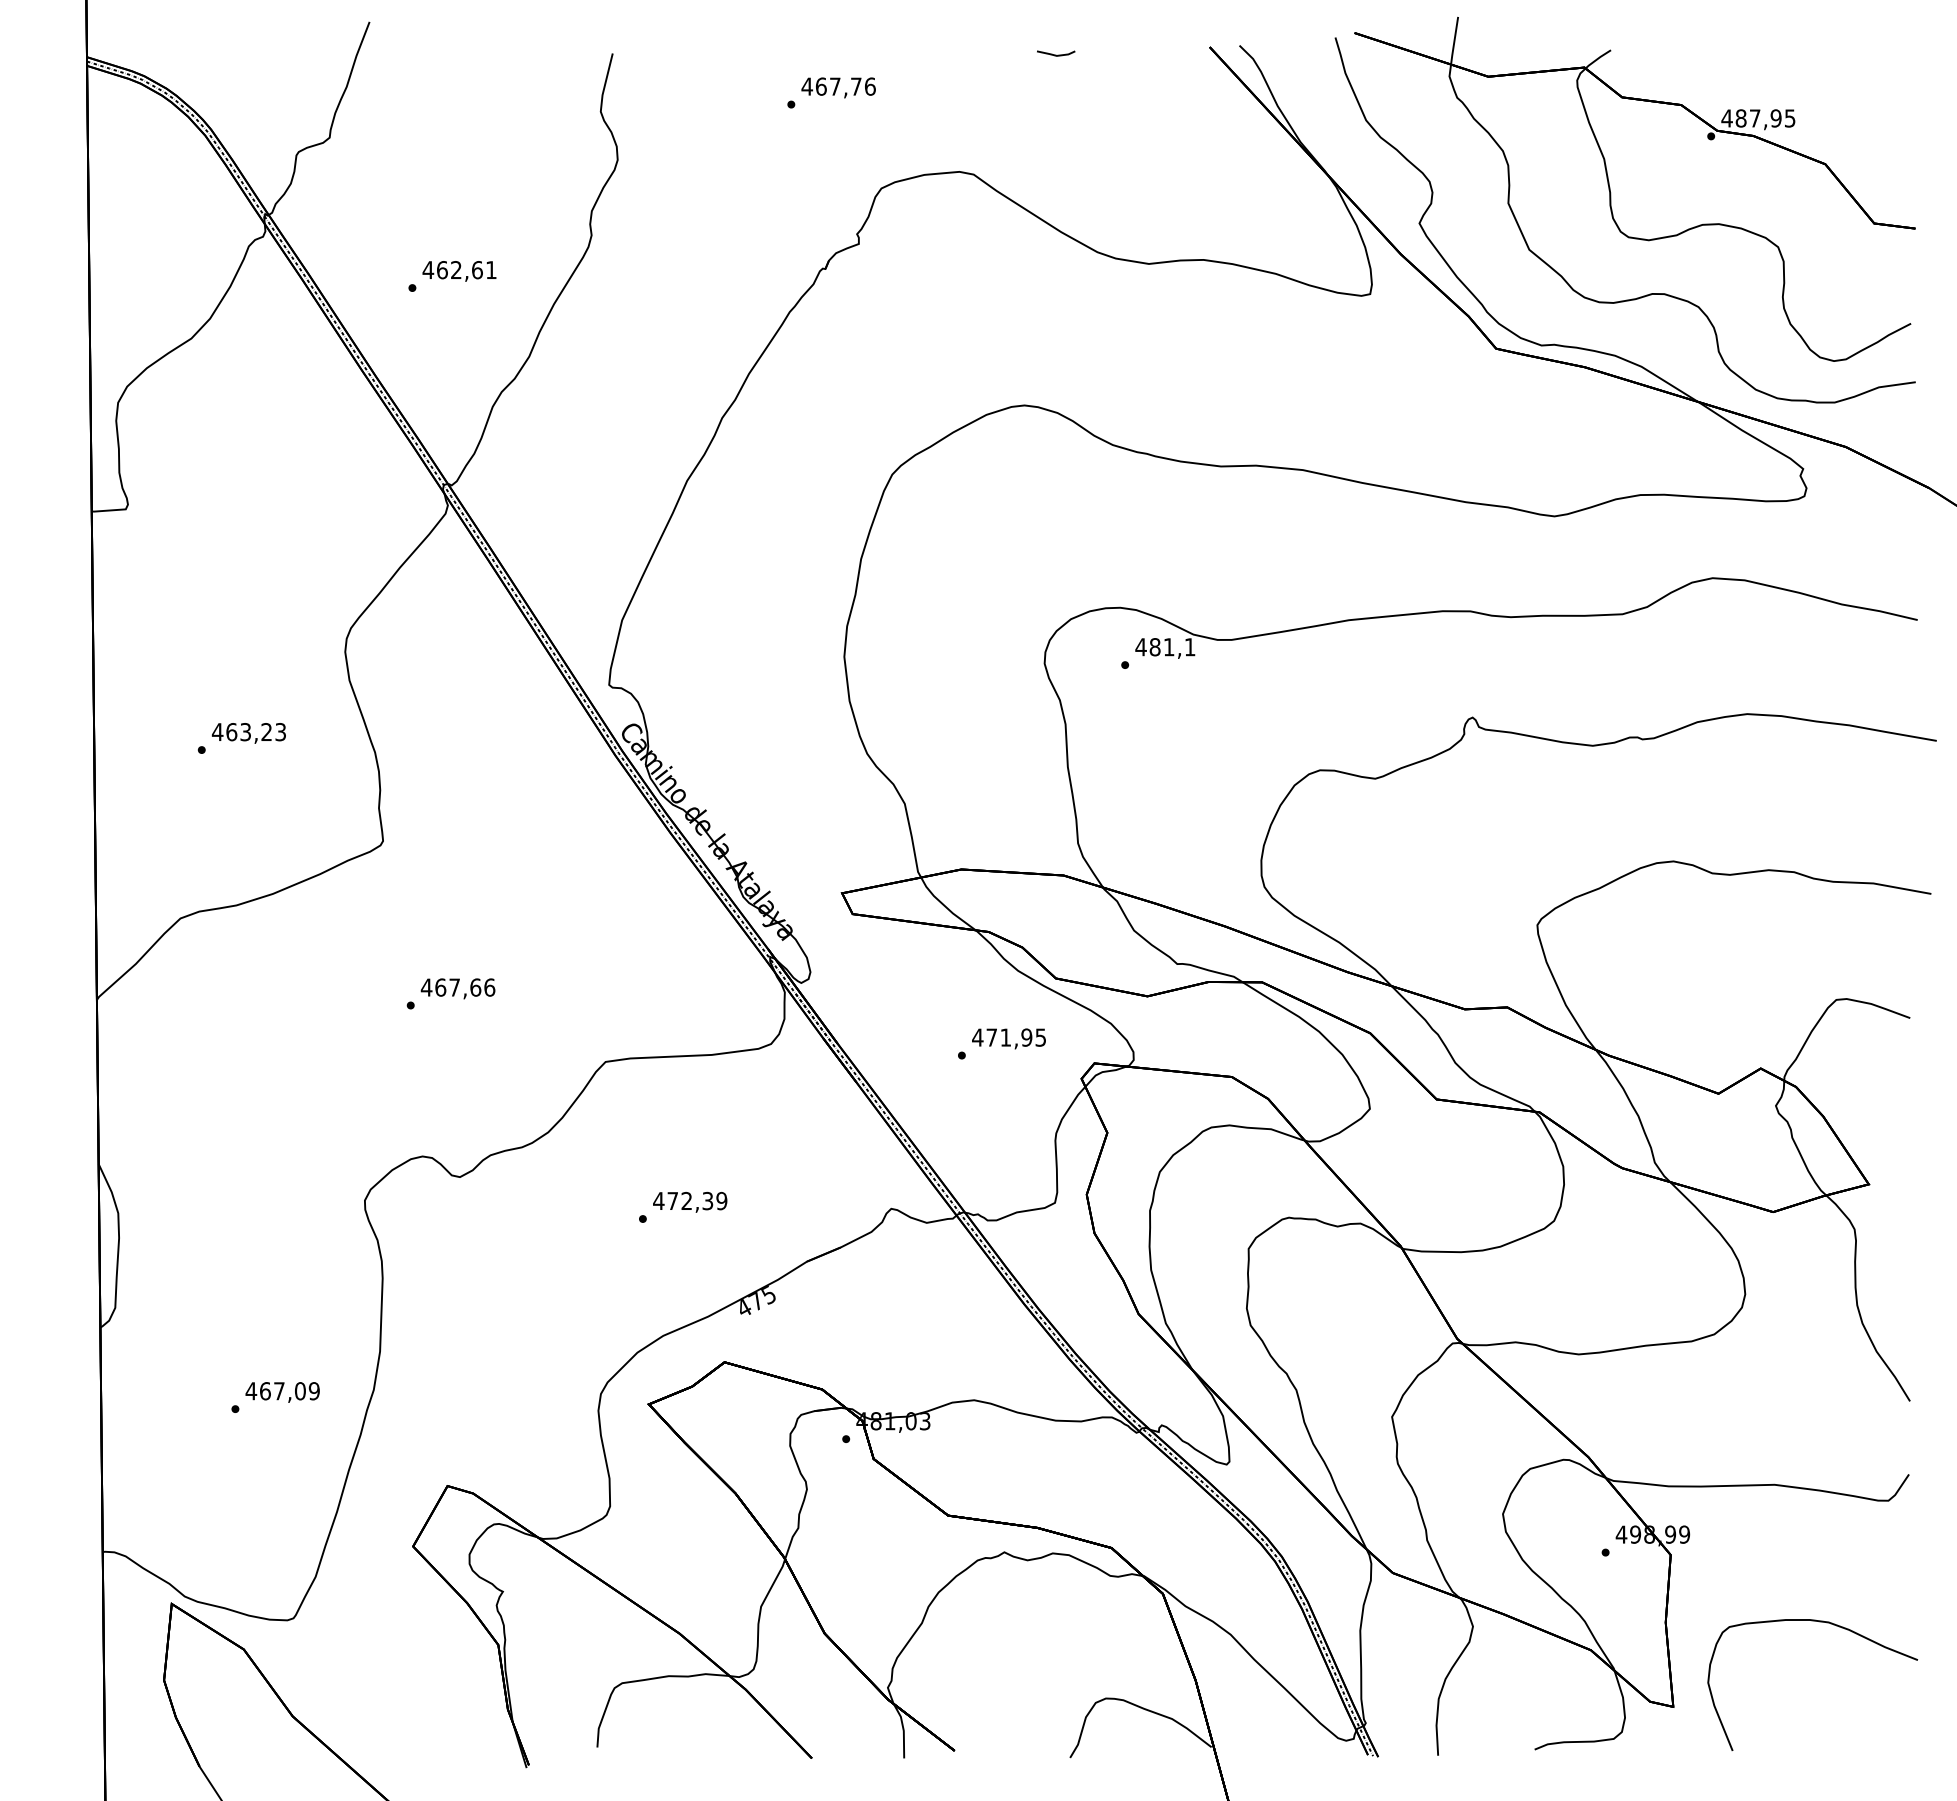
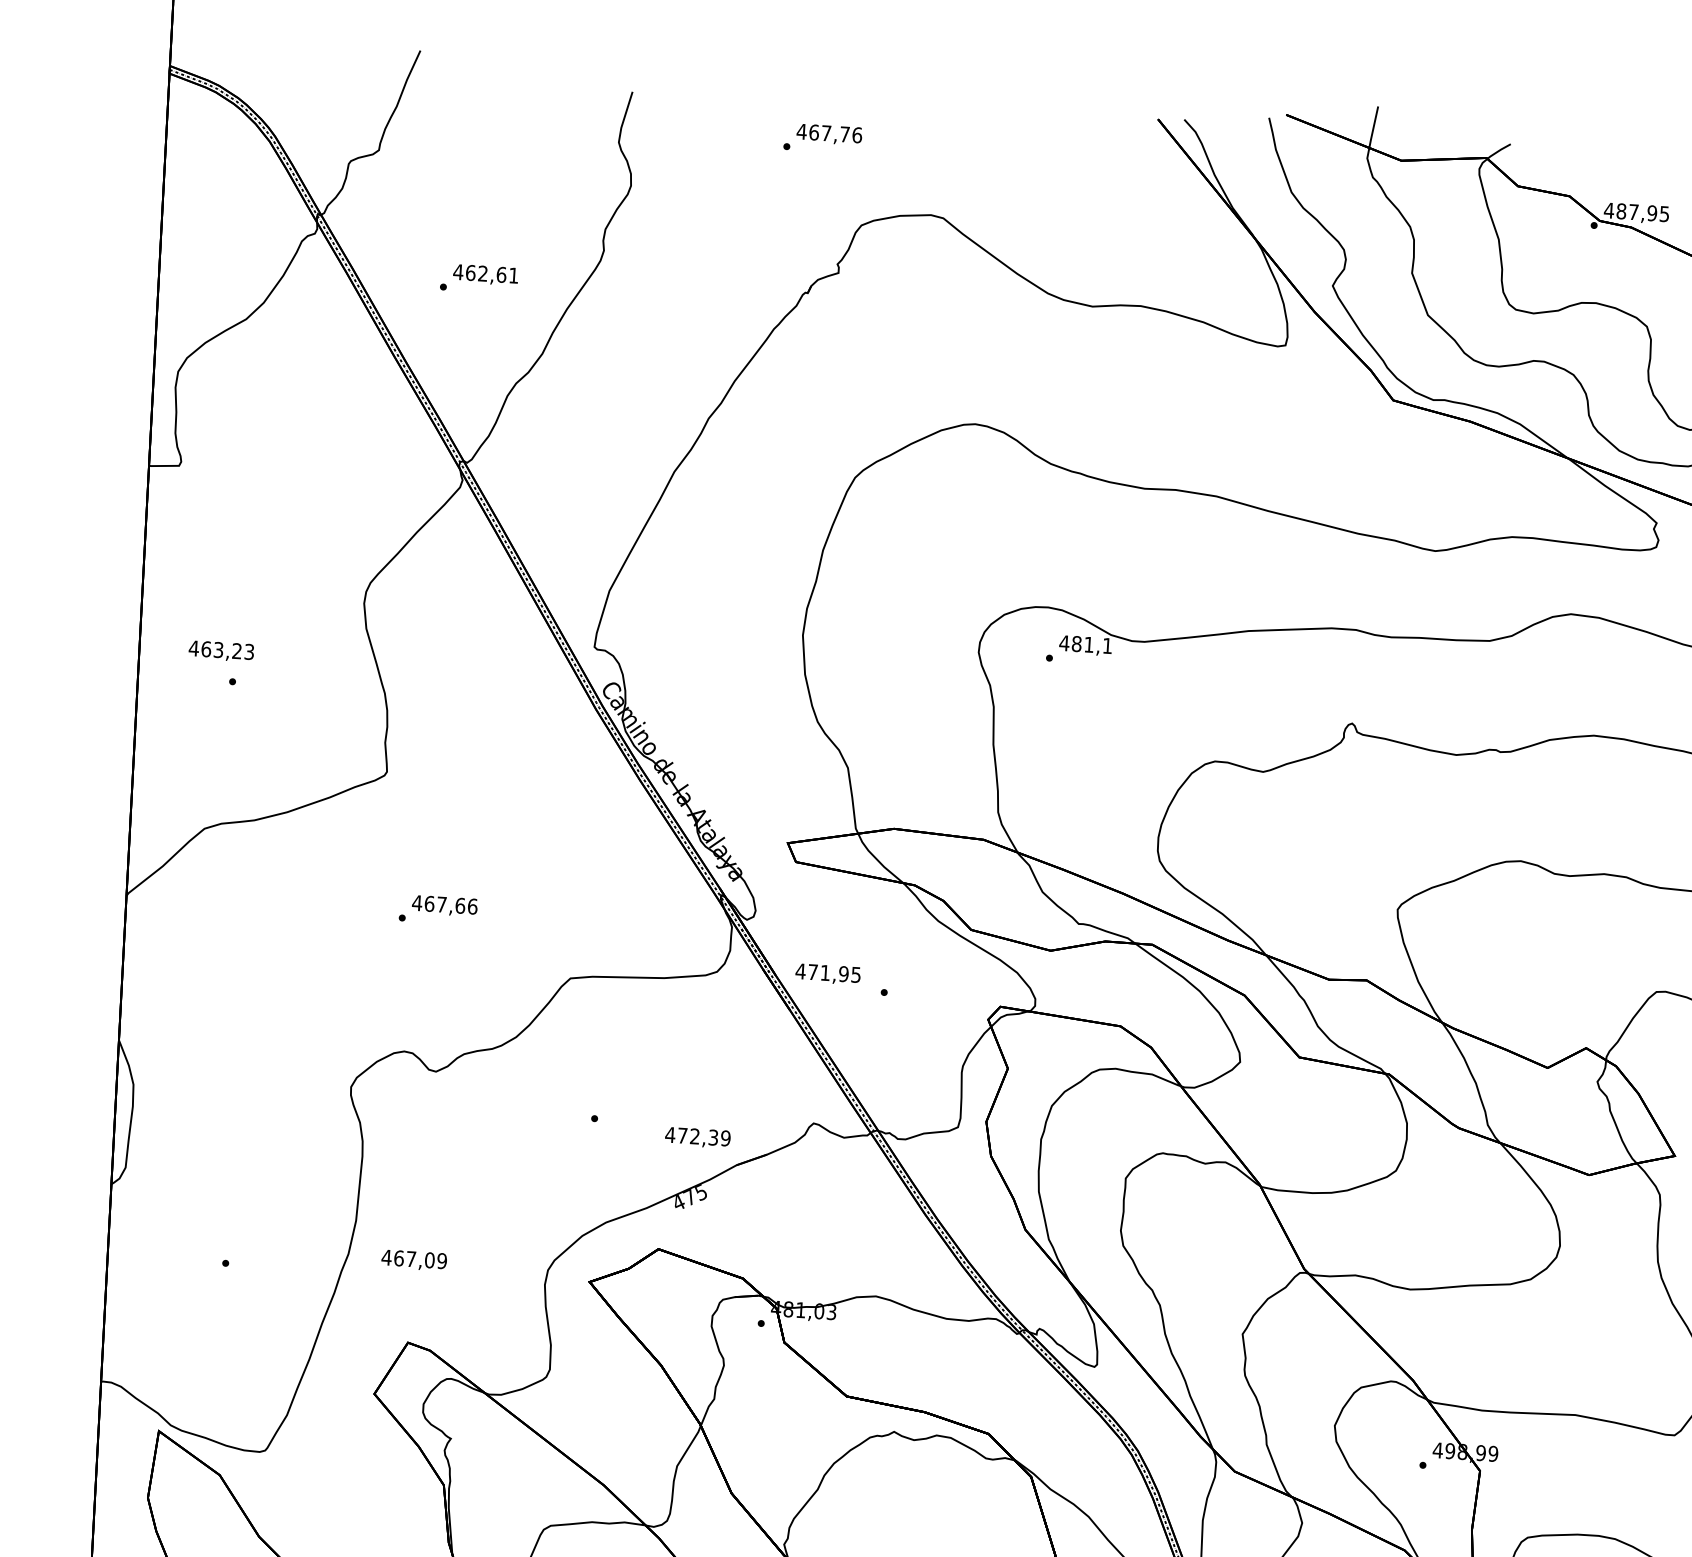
line: (1056, 54) -> (1022, 117), removed
text: (248, 733) -> (221, 651), moved
text: (1008, 1038) -> (827, 973), moved
text: (690, 1201) -> (698, 1137), moved
text: (282, 1392) -> (414, 1260), moved

